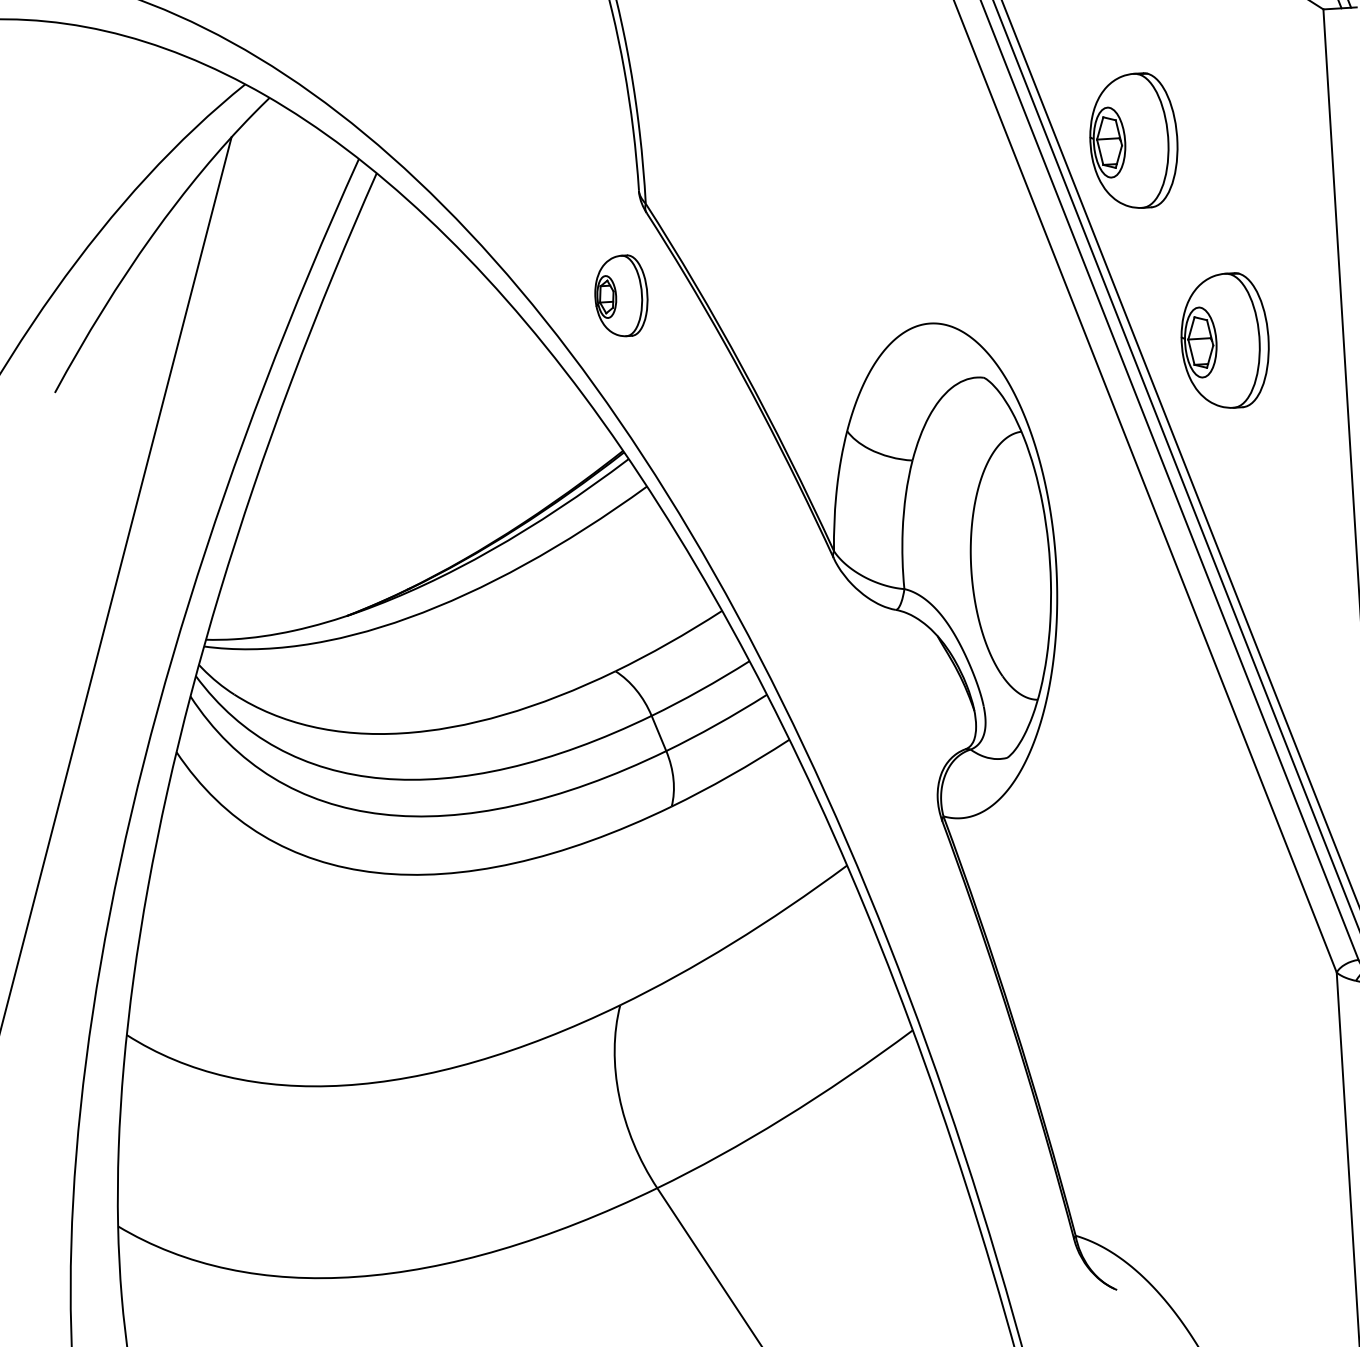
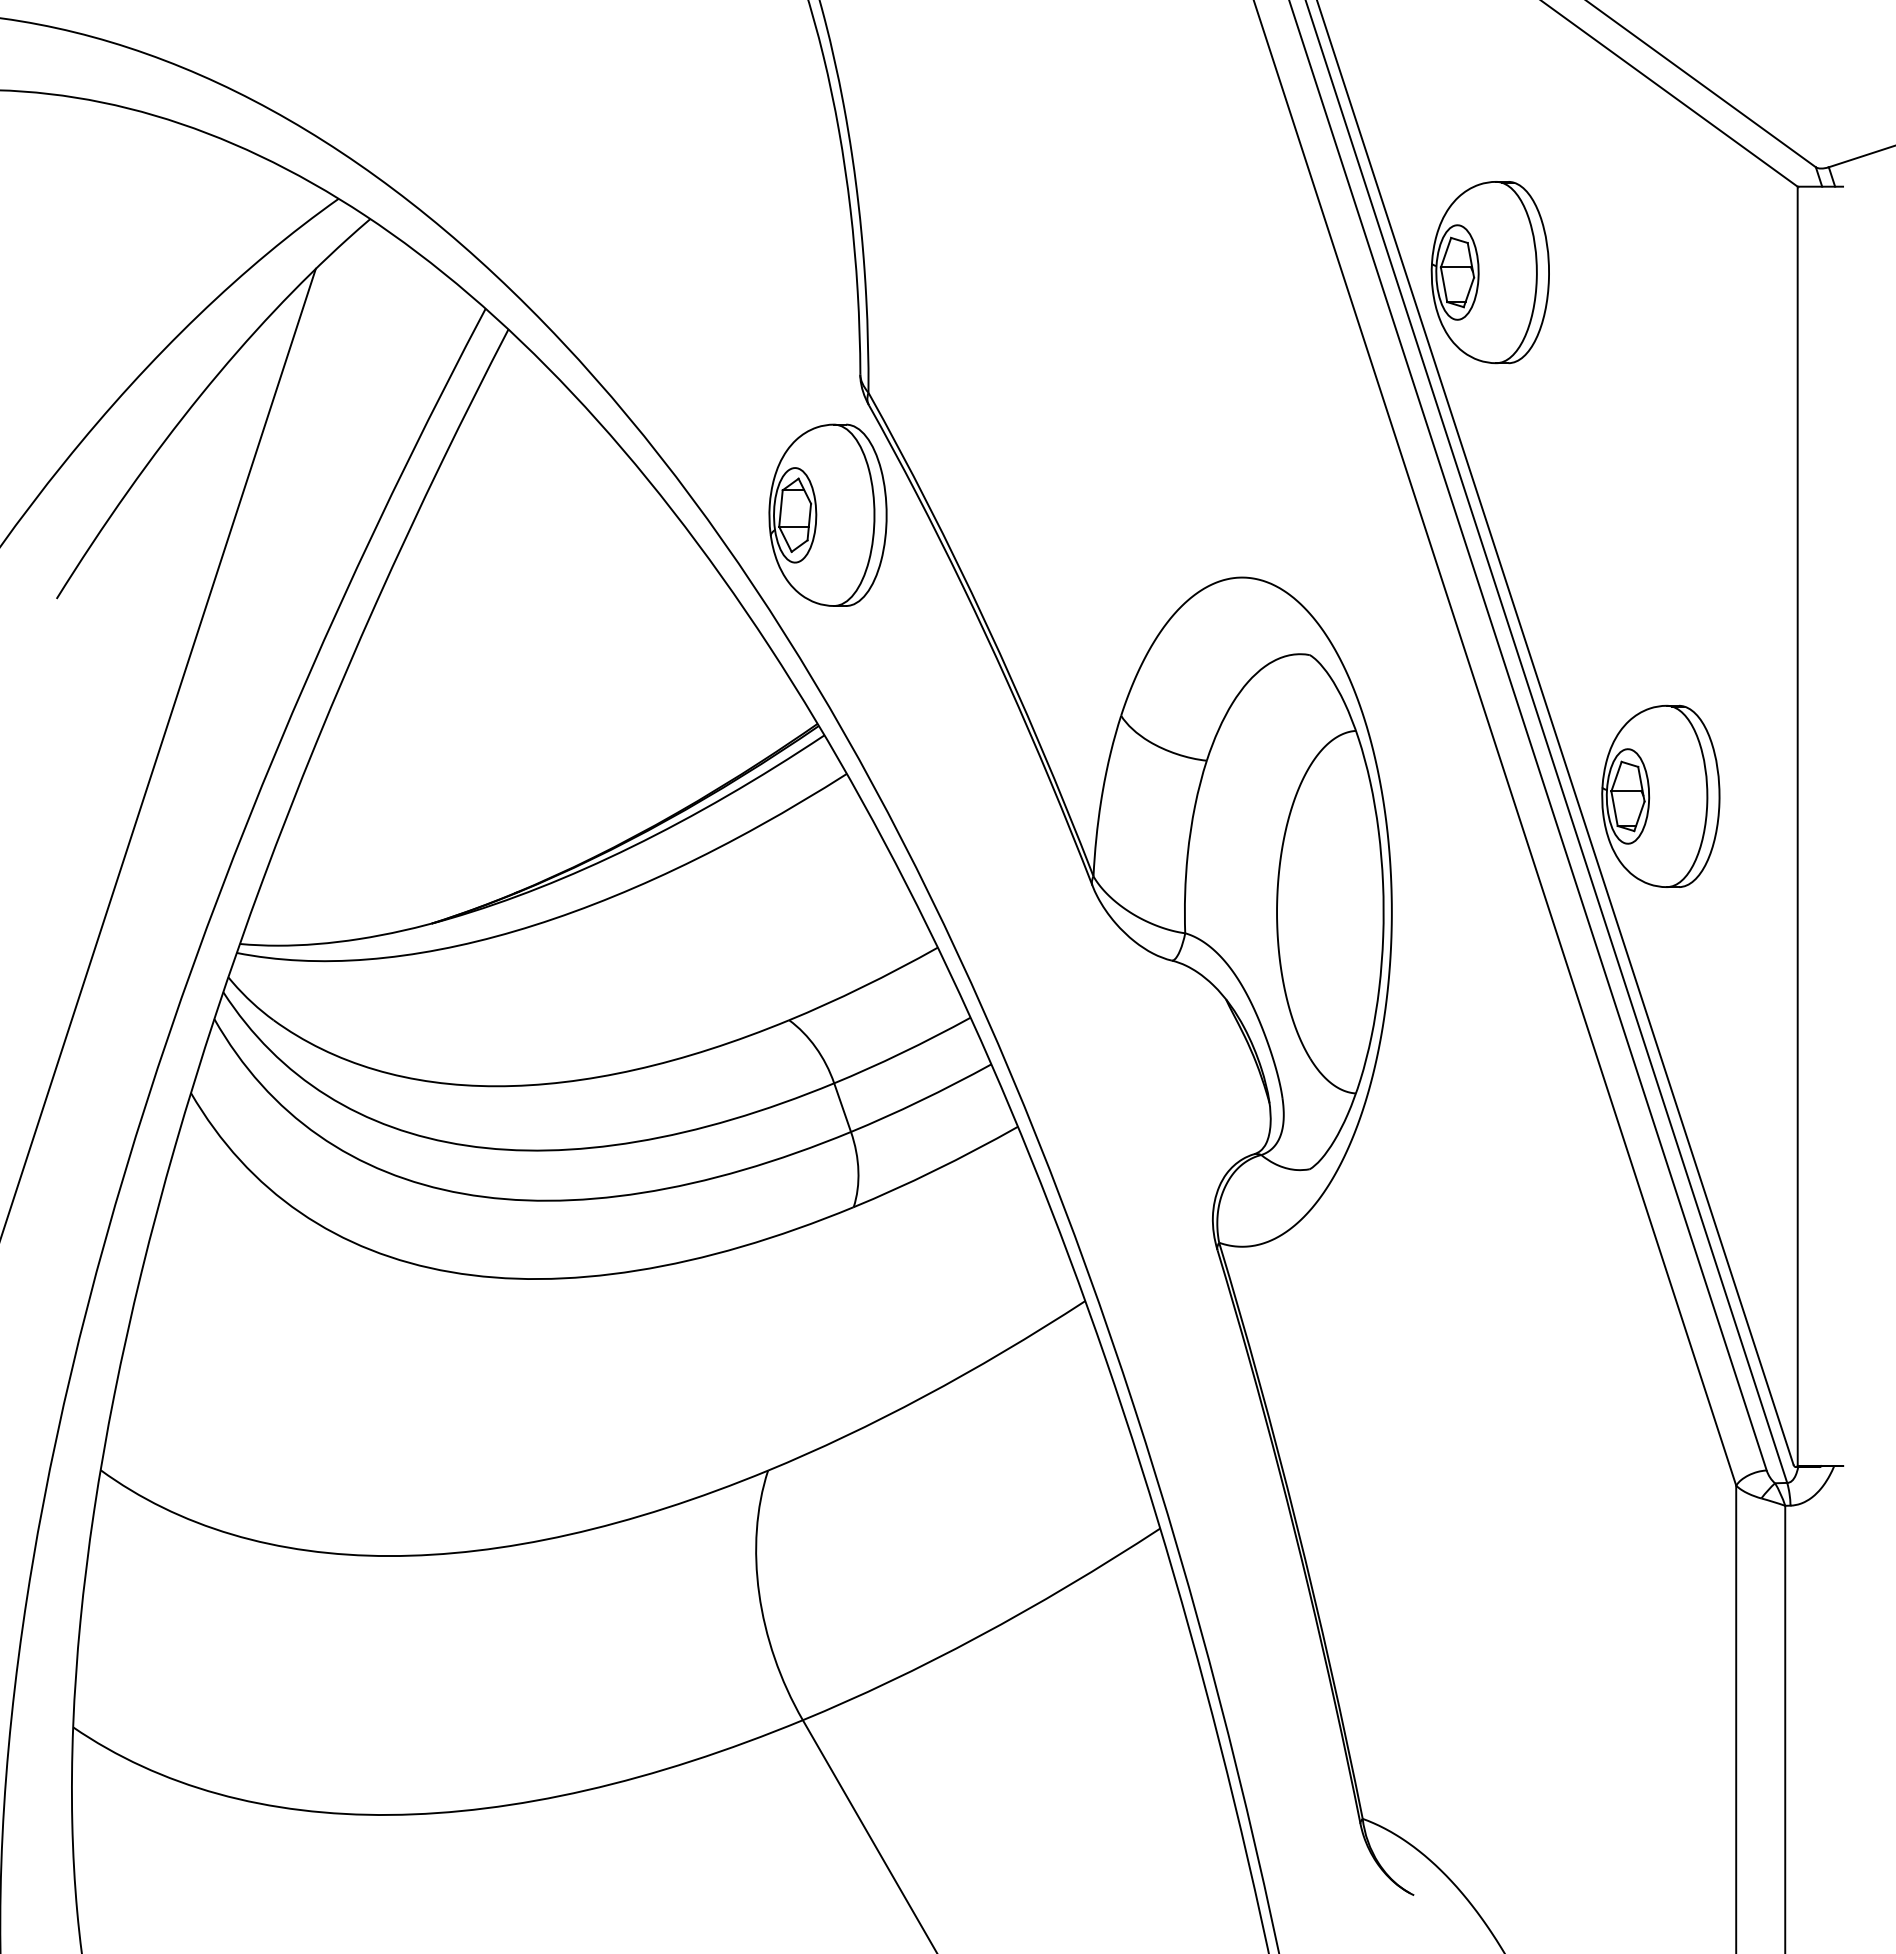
part: (1133, 141) -> (1489, 272), moved
part: (620, 295) -> (827, 514), size x1.67
part: (1224, 340) -> (1660, 795), moved

